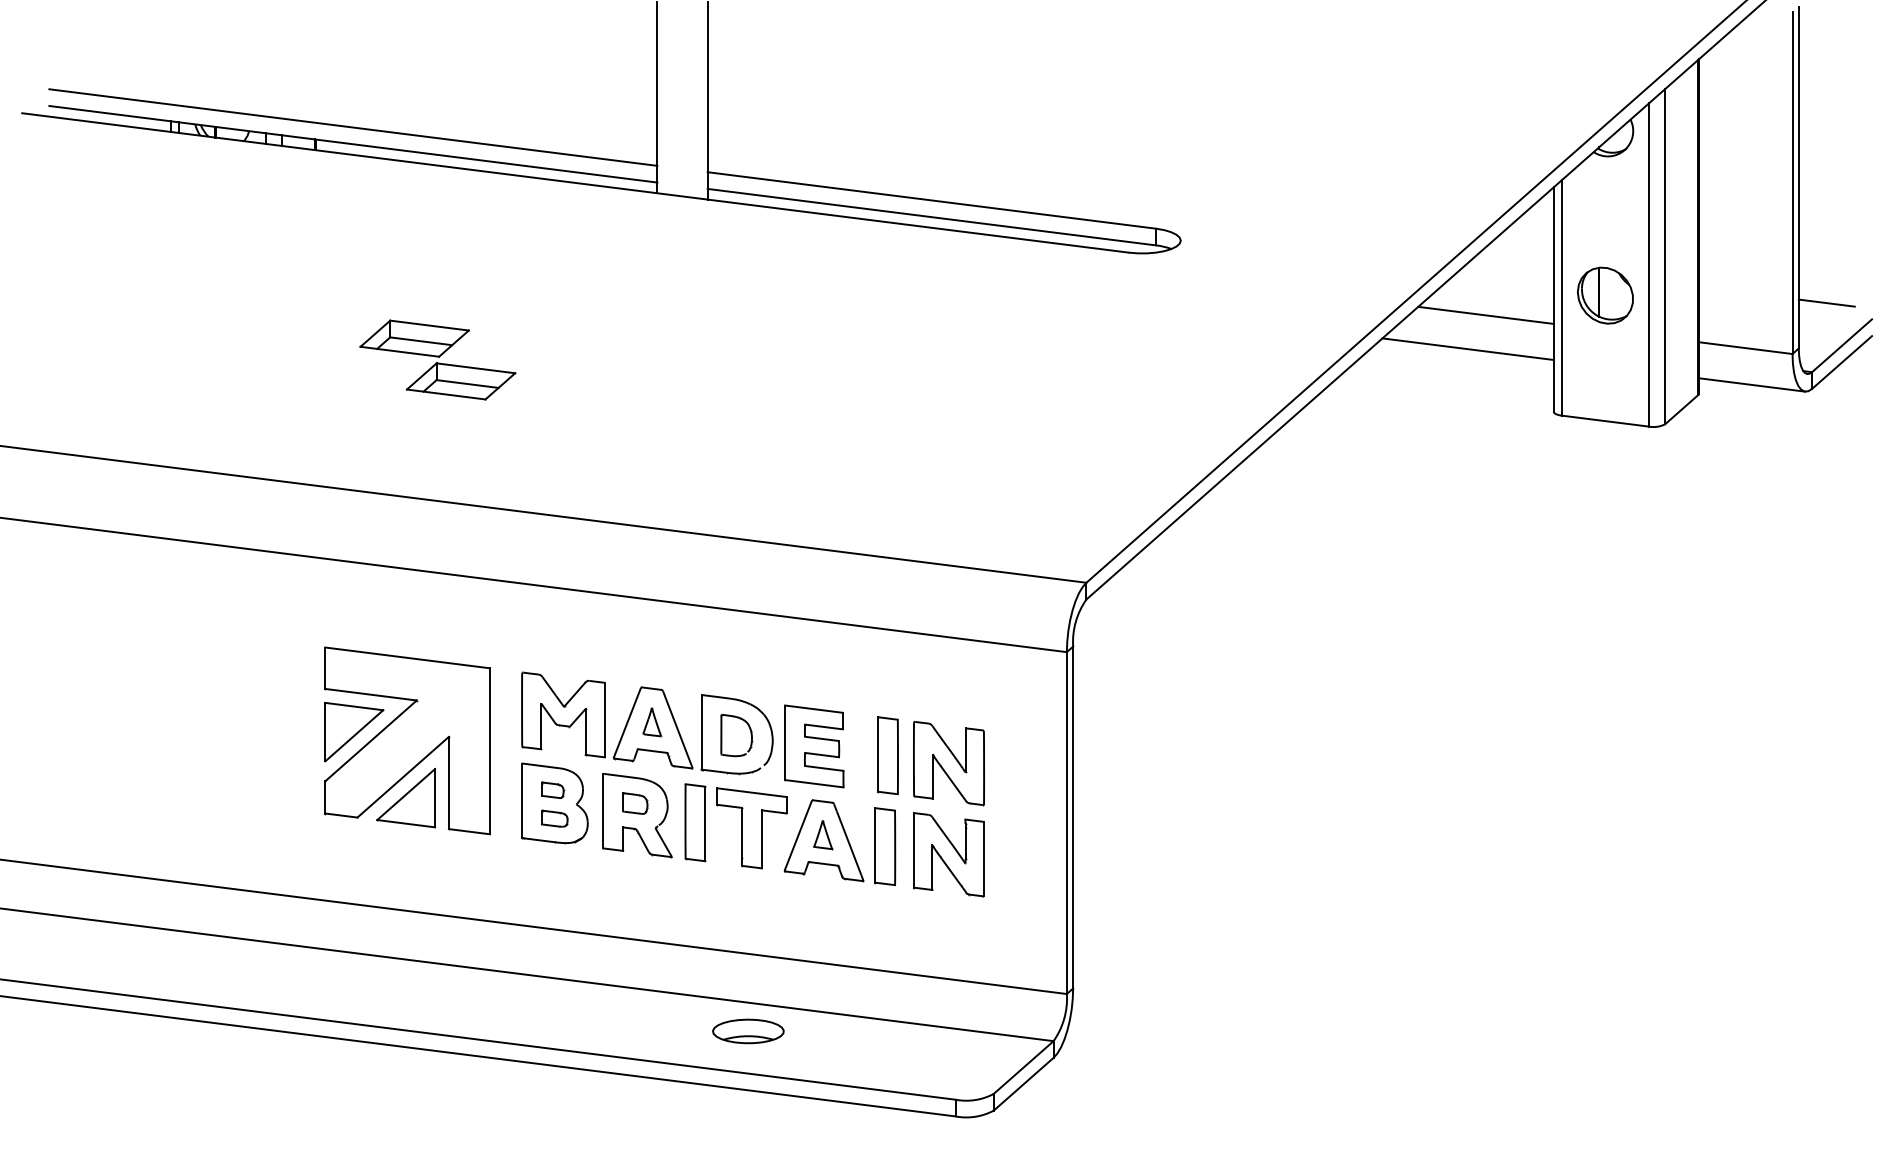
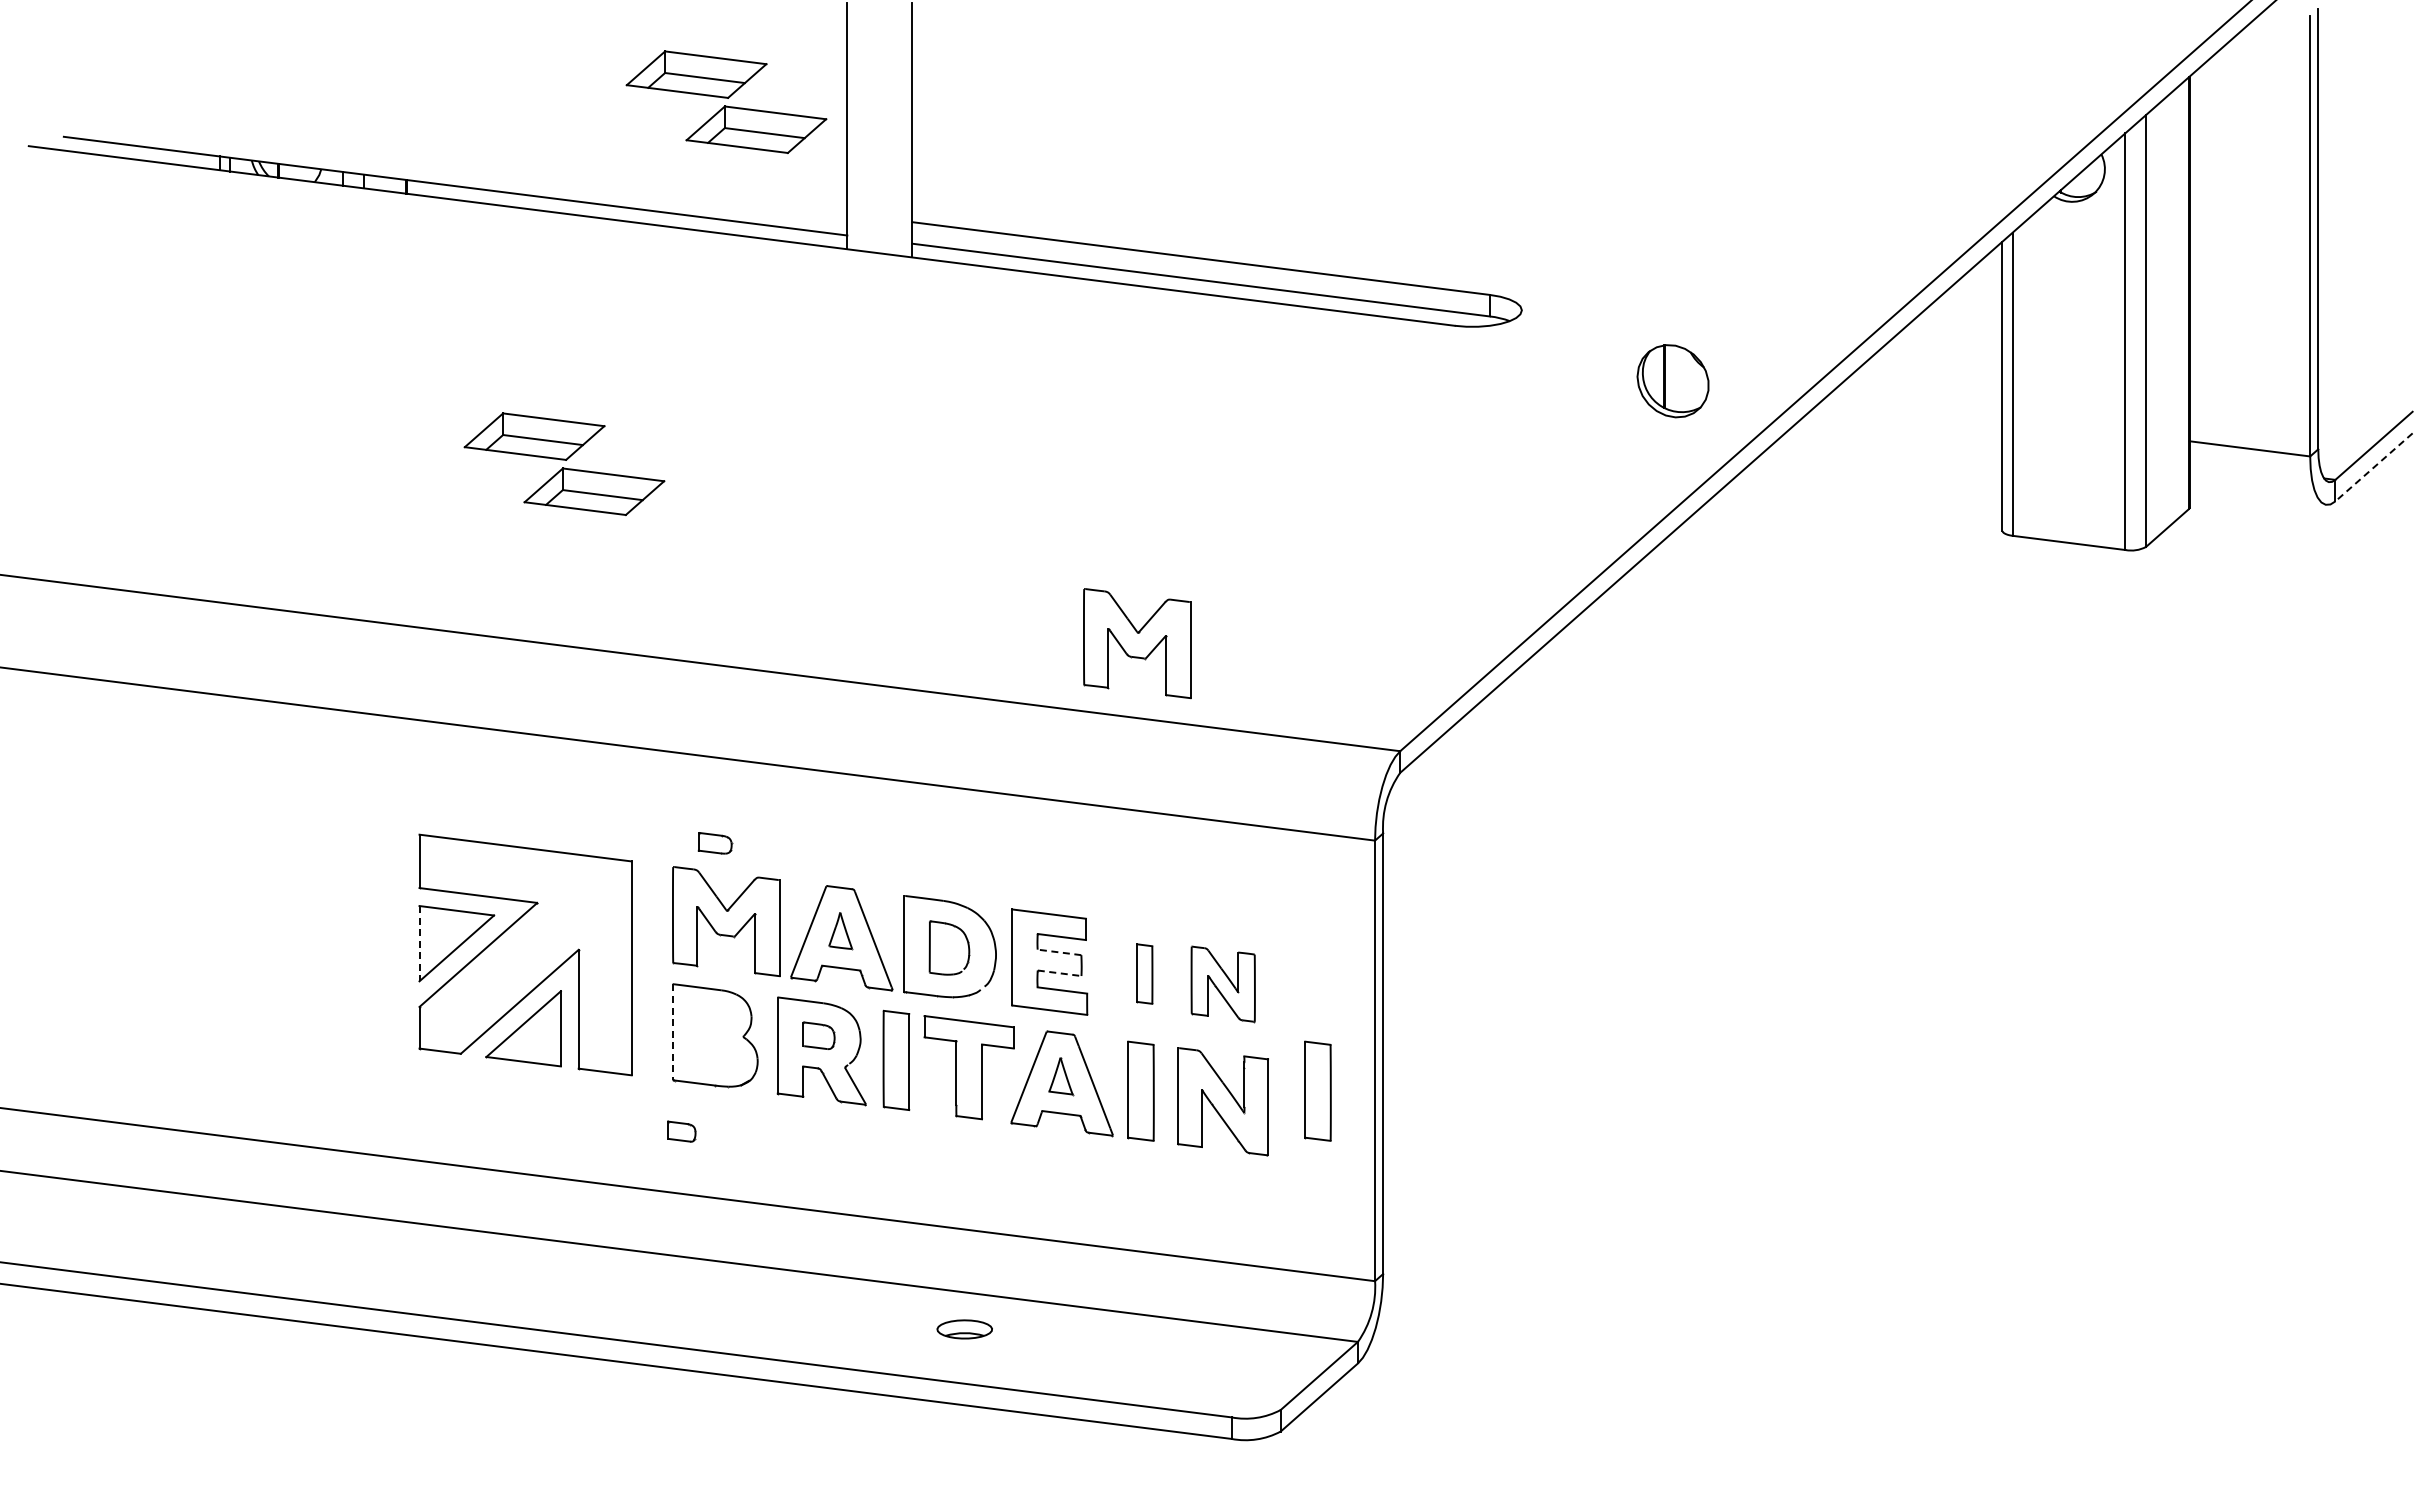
part: (563, 78) -> (726, 101), added
line: (353, 127) -> (455, 164), removed
part: (1604, 295) -> (1672, 381), moved
line: (1826, 302) -> (2354, 390), removed
line: (1485, 315) -> (1914, 406), removed
line: (1467, 349) -> (1891, 450), removed
line: (1841, 362) -> (2373, 467), solid -> dashed
line: (1751, 384) -> (2257, 495), removed
part: (882, 499) -> (1137, 643), added
line: (325, 731) -> (419, 943), solid -> dashed
line: (822, 738) -> (1059, 952), solid -> dashed
line: (822, 755) -> (1060, 973), solid -> dashed
part: (887, 755) -> (1144, 973), size x0.6
part: (949, 763) -> (1223, 984), size x0.7
part: (552, 790) -> (681, 1131), moved
line: (522, 801) -> (673, 1032), solid -> dashed
part: (555, 818) -> (715, 843), moved
part: (1022, 846) -> (1317, 1090), added
part: (748, 1031) -> (964, 1329), size x0.6

